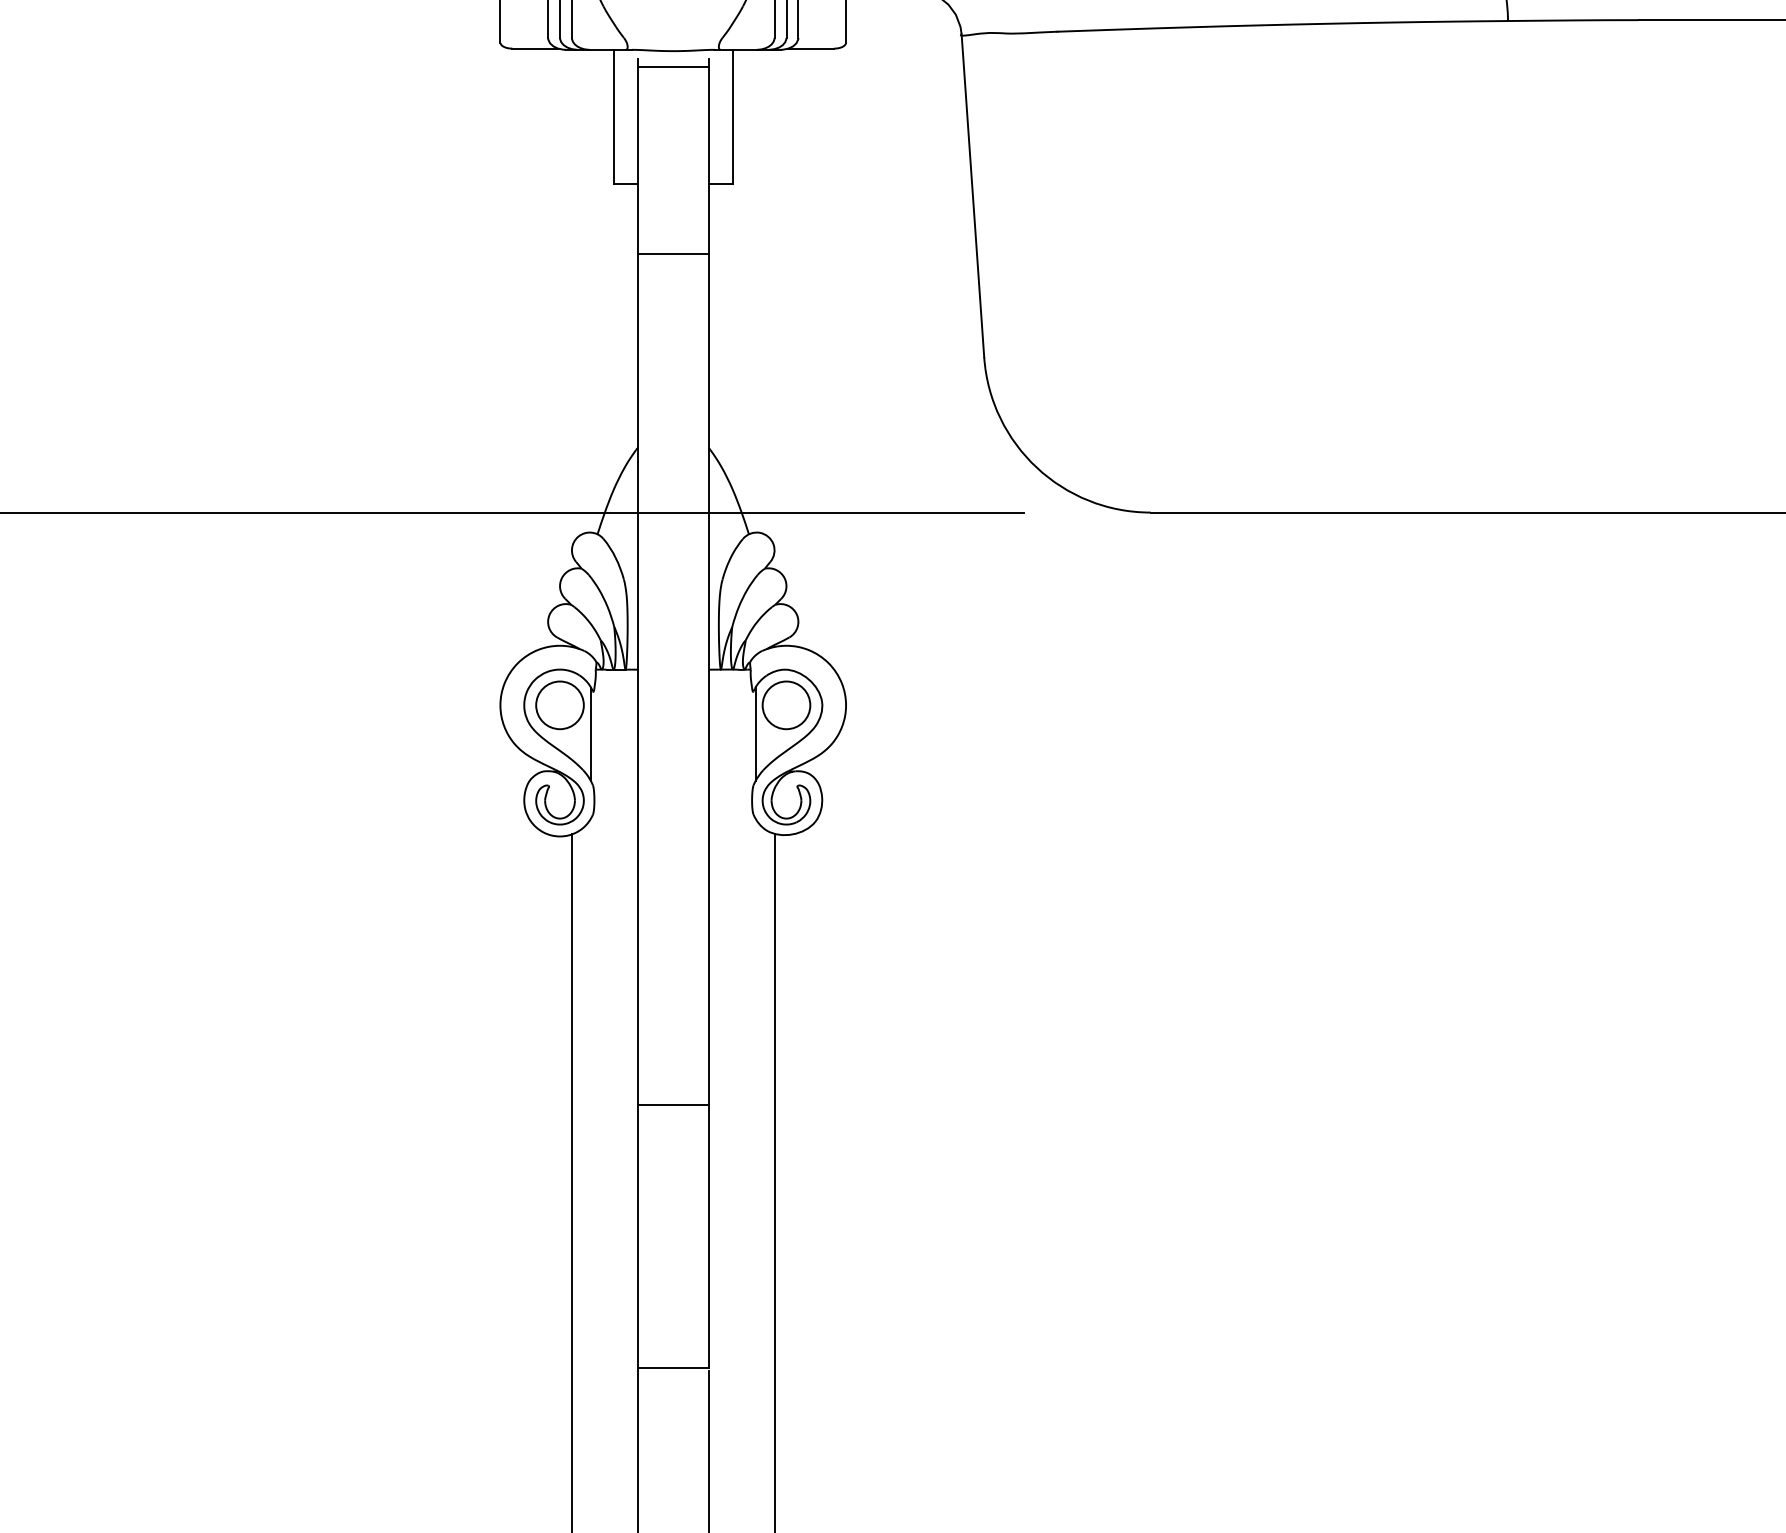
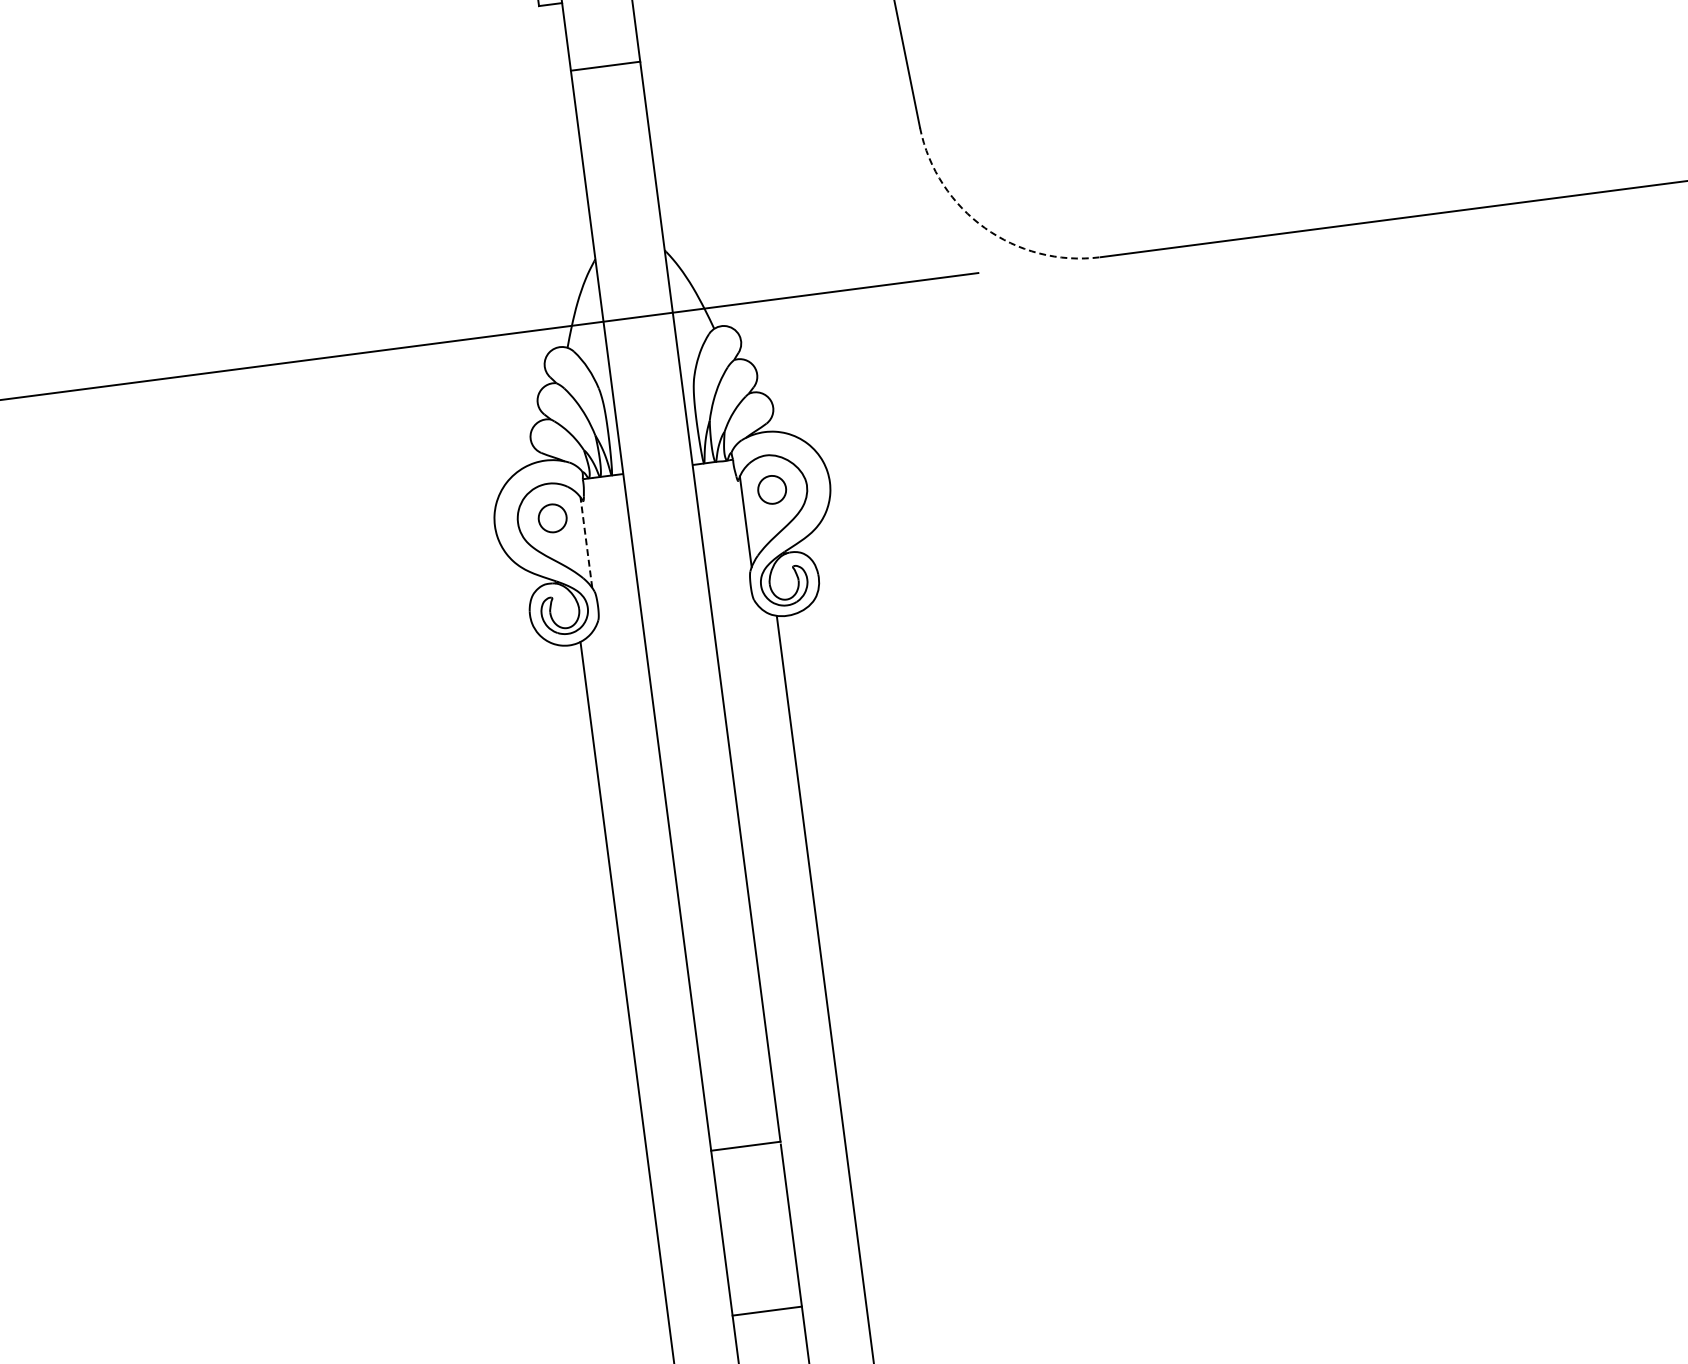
arc: (1036, 467) -> (984, 227), solid -> dashed
circle: (559, 705) -> (552, 518), size x0.6
circle: (786, 705) -> (772, 490), size x0.6
line: (591, 734) -> (586, 542), solid -> dashed
line: (673, 1104) -> (712, 890), removed

